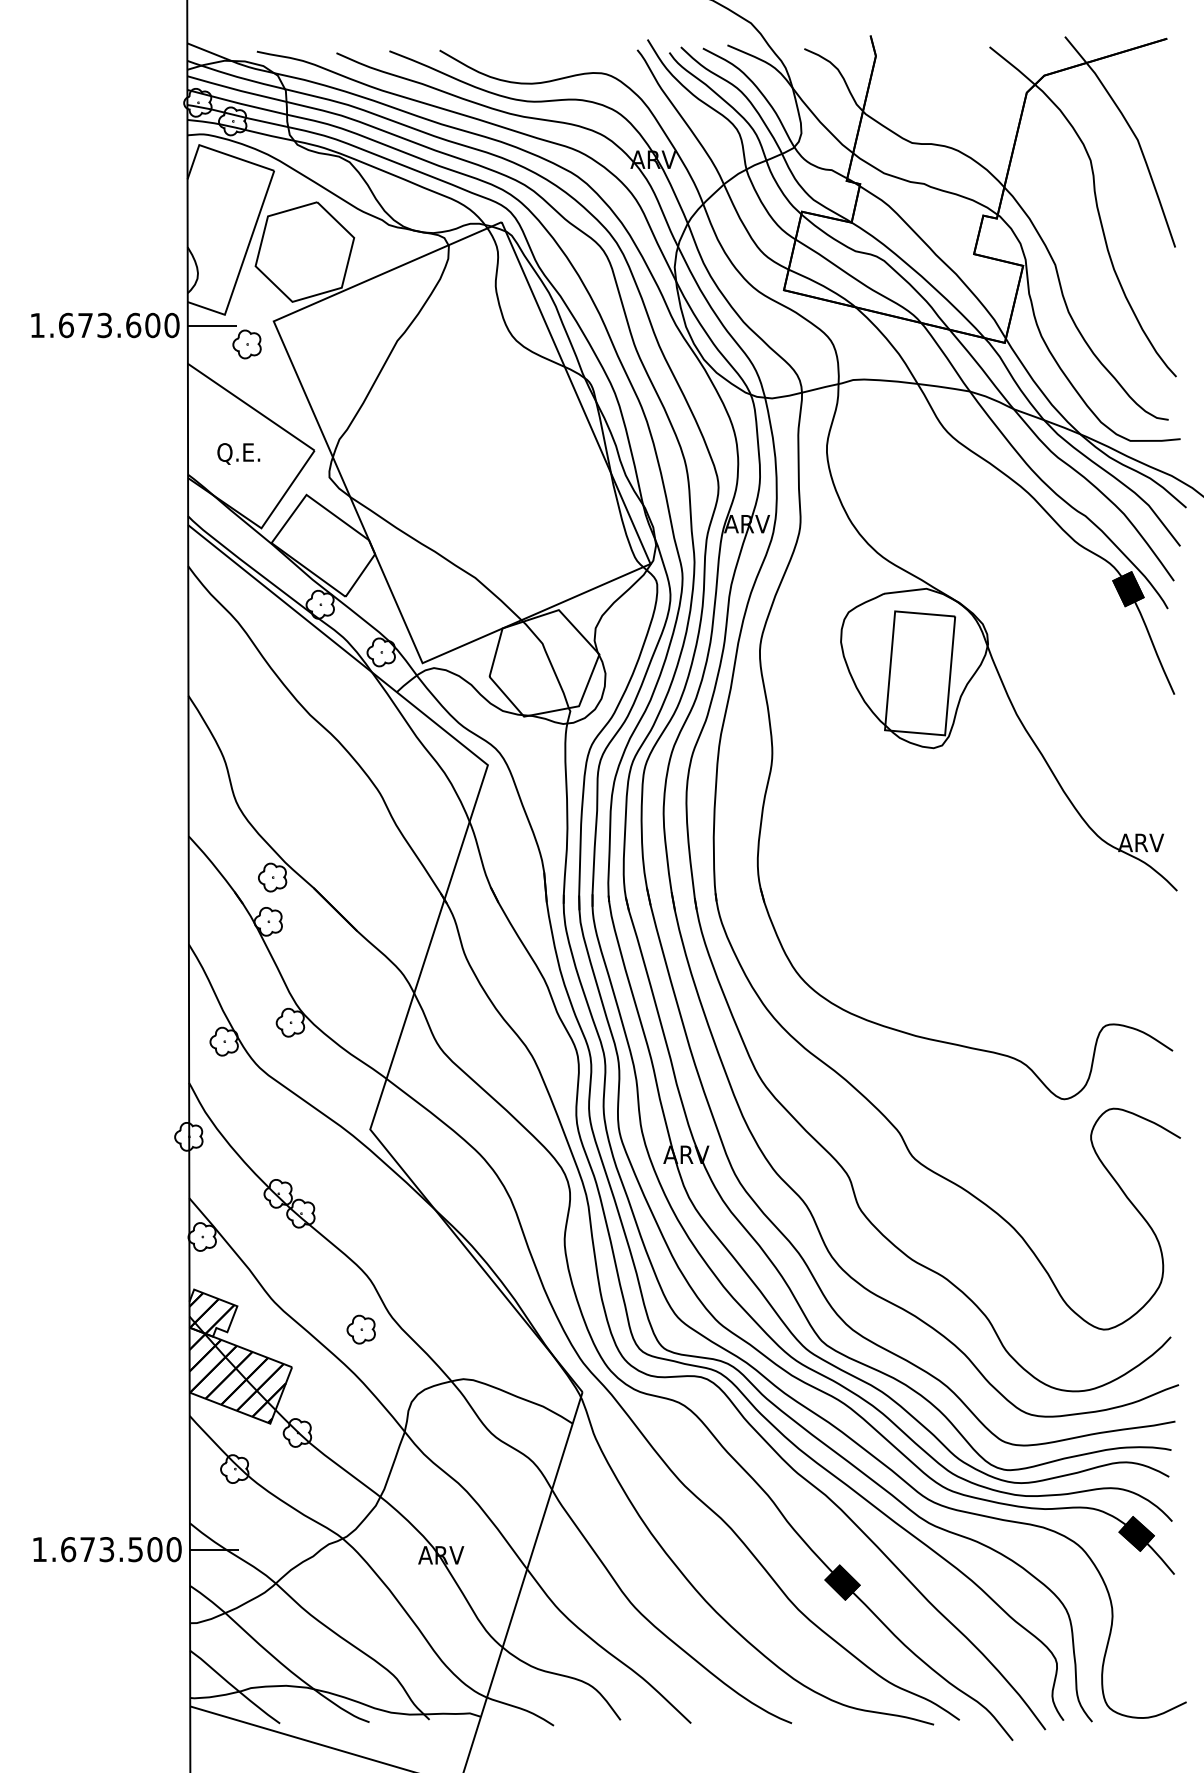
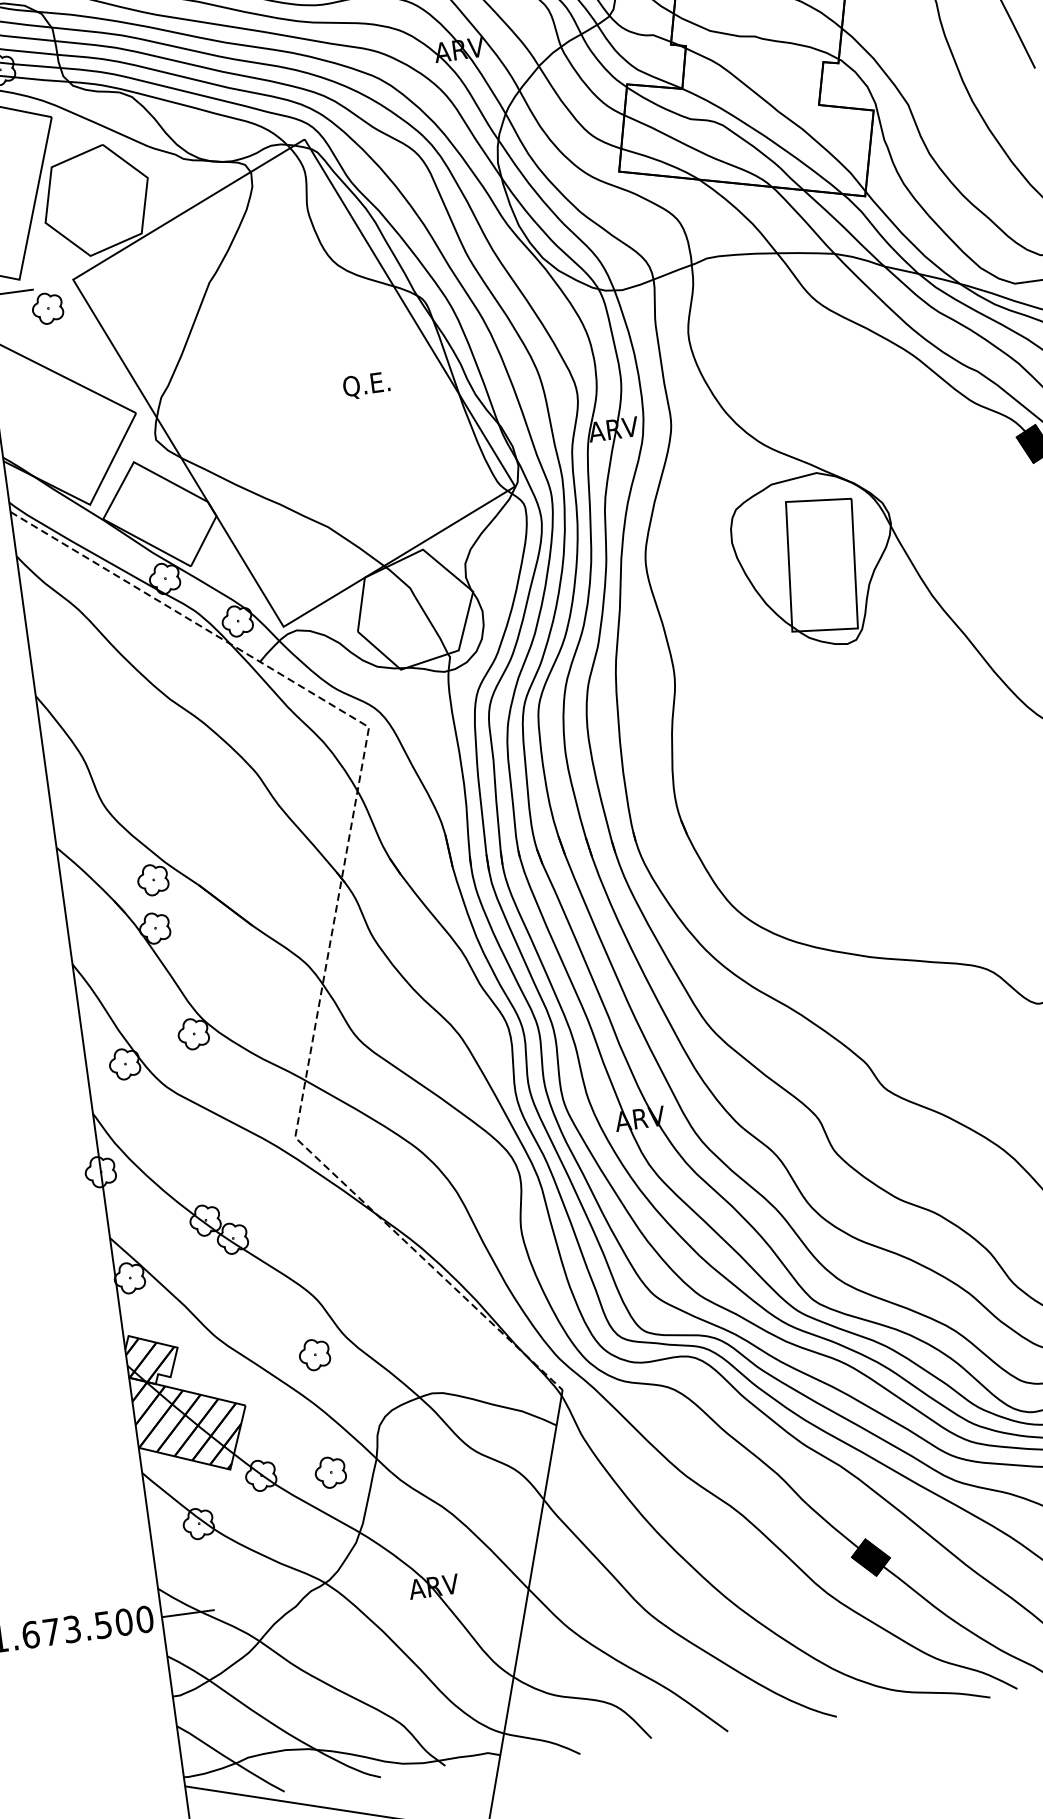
text: (238, 453) -> (366, 385), moved
line: (436, 924) -> (336, 906), solid -> dashed
part: (360, 1438) -> (329, 1472), added

